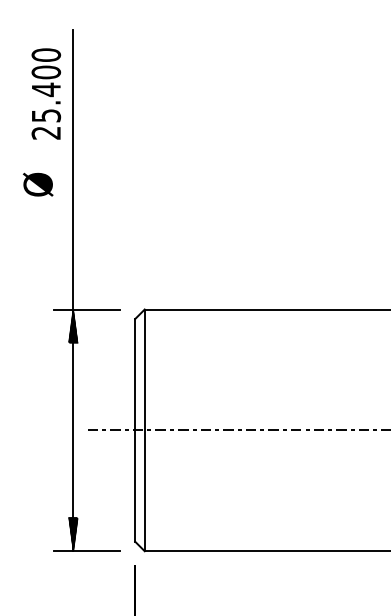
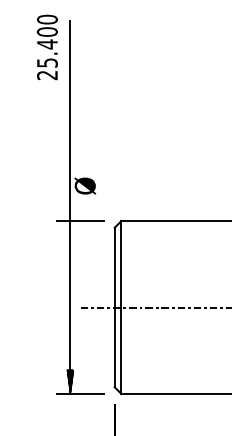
text: (46, 93) -> (47, 47), moved
text: (38, 184) -> (85, 185), moved
hatch: (72, 325) -> (69, 232), removed

